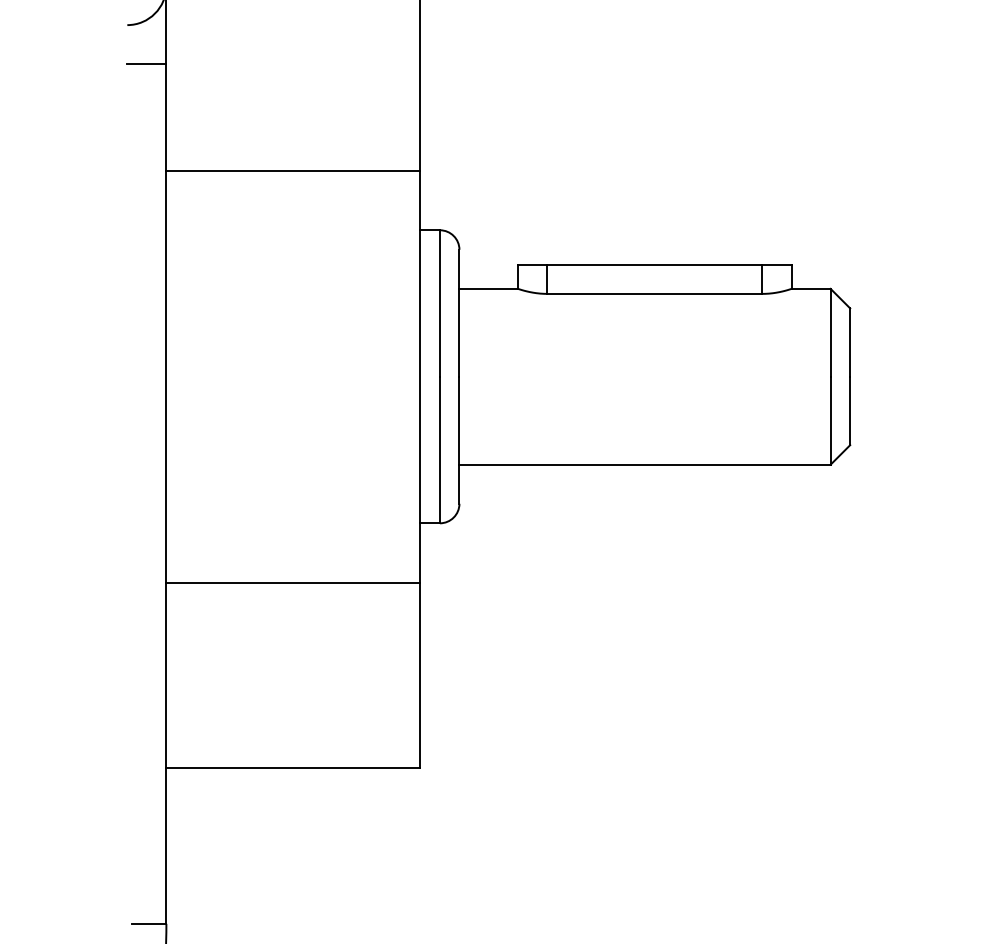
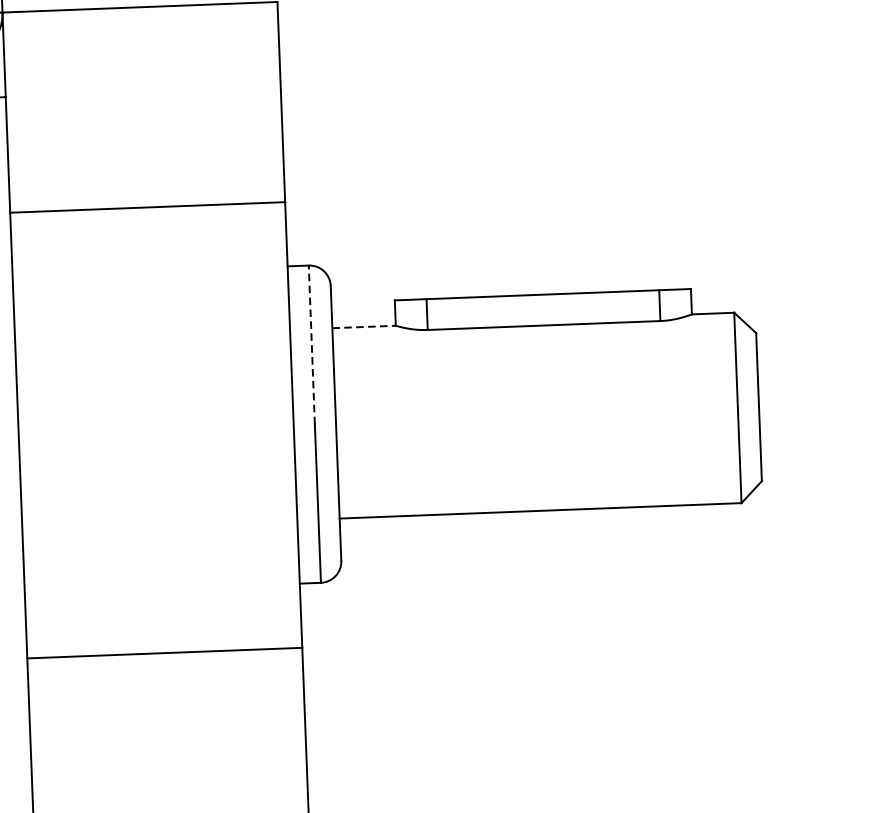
line: (489, 288) -> (364, 326), solid -> dashed
line: (439, 303) -> (311, 344), solid -> dashed

